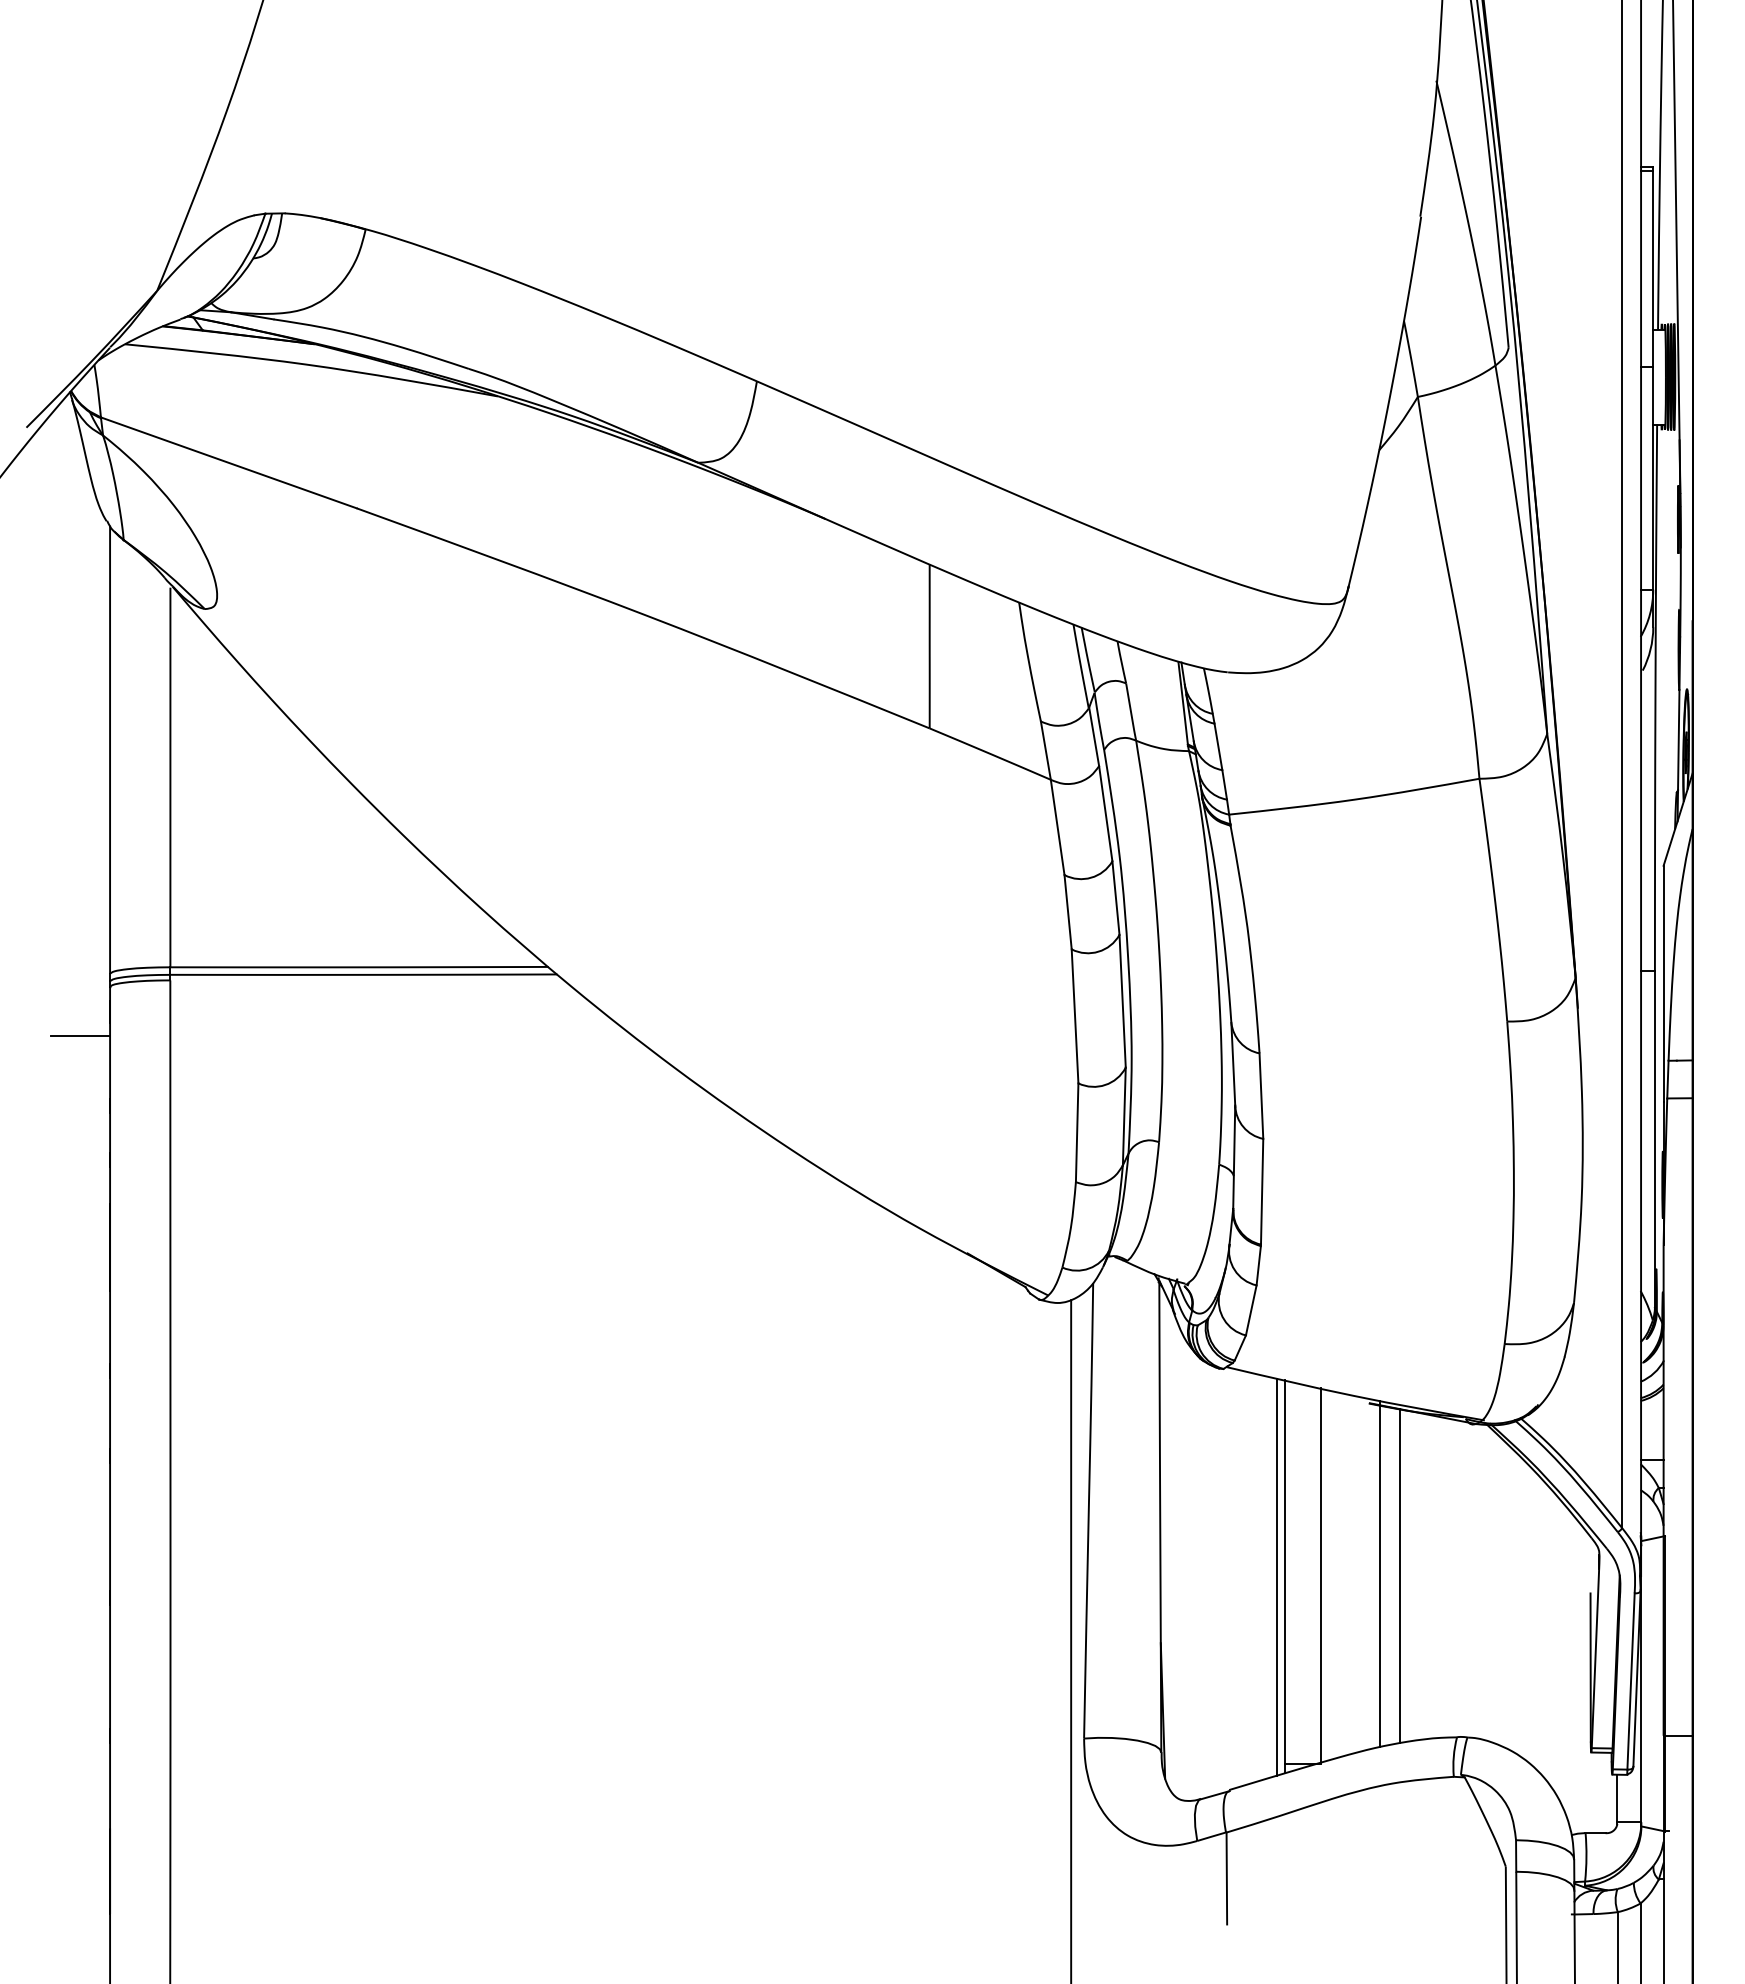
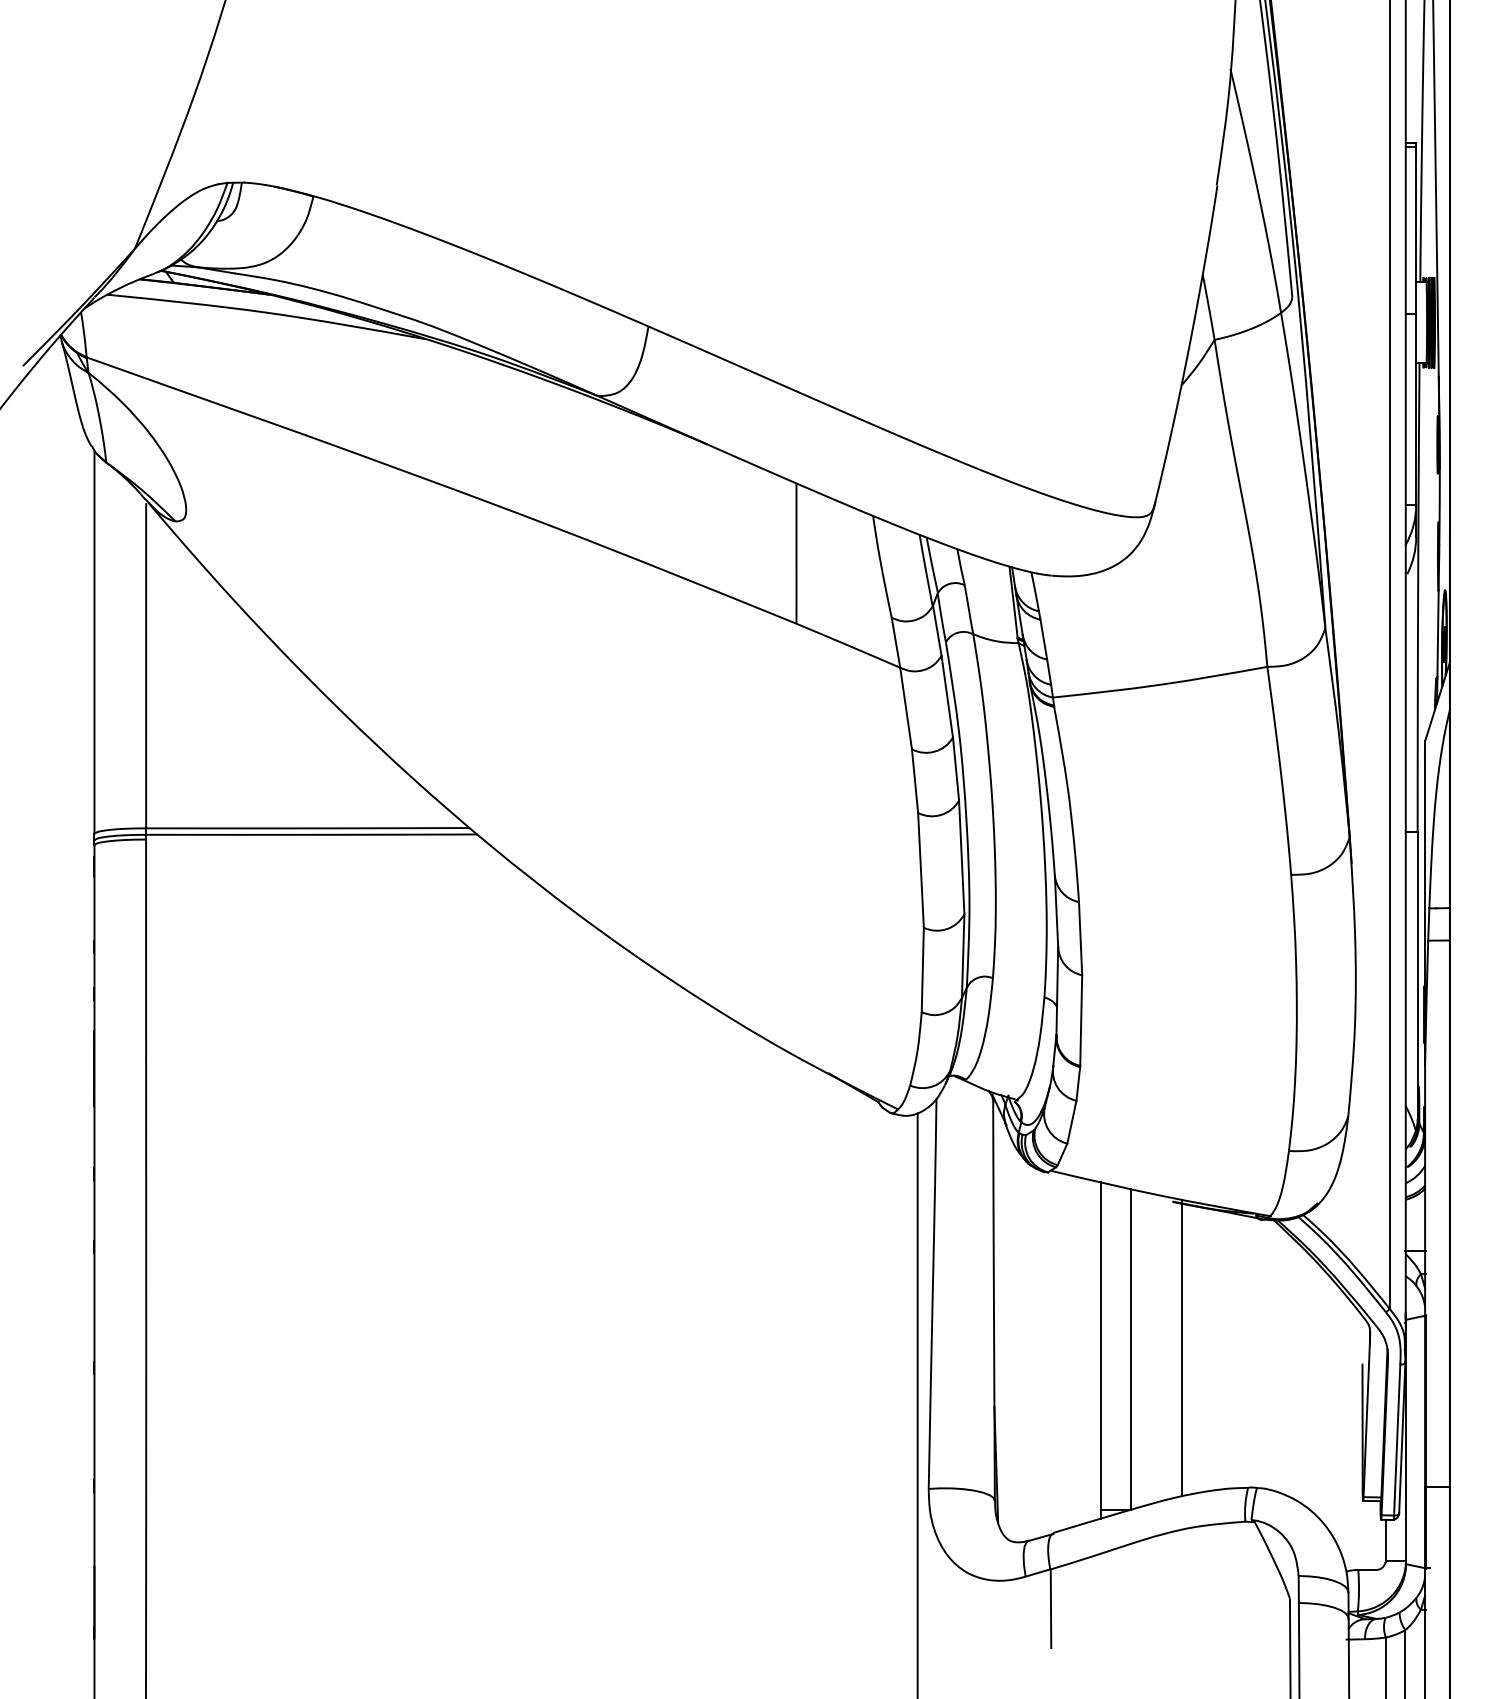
line: (80, 1036) -> (69, 887), removed
line: (1277, 1576) -> (1094, 1350), removed
line: (1399, 1576) -> (1198, 1350), removed

